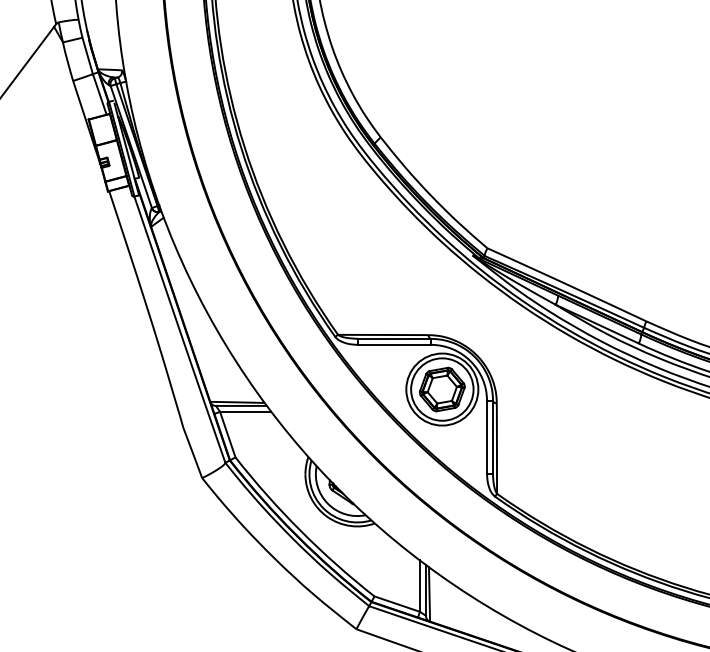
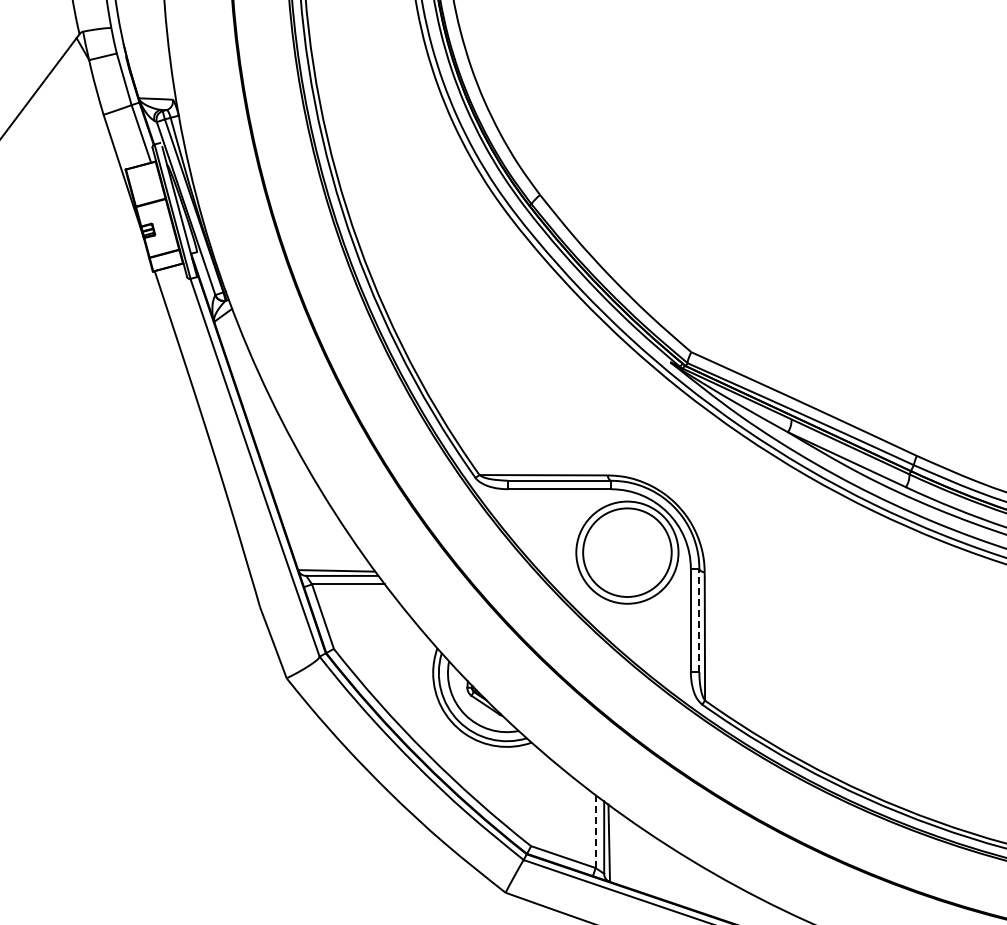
part: (442, 389) -> (627, 552), removed
line: (493, 437) -> (699, 620), solid -> dashed
line: (419, 586) -> (595, 831), solid -> dashed

